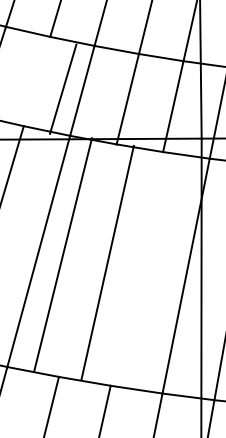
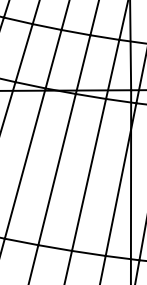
line: (62, 89) -> (23, 53), moved
line: (62, 254) -> (56, 169), moved
line: (108, 262) -> (89, 174), moved

